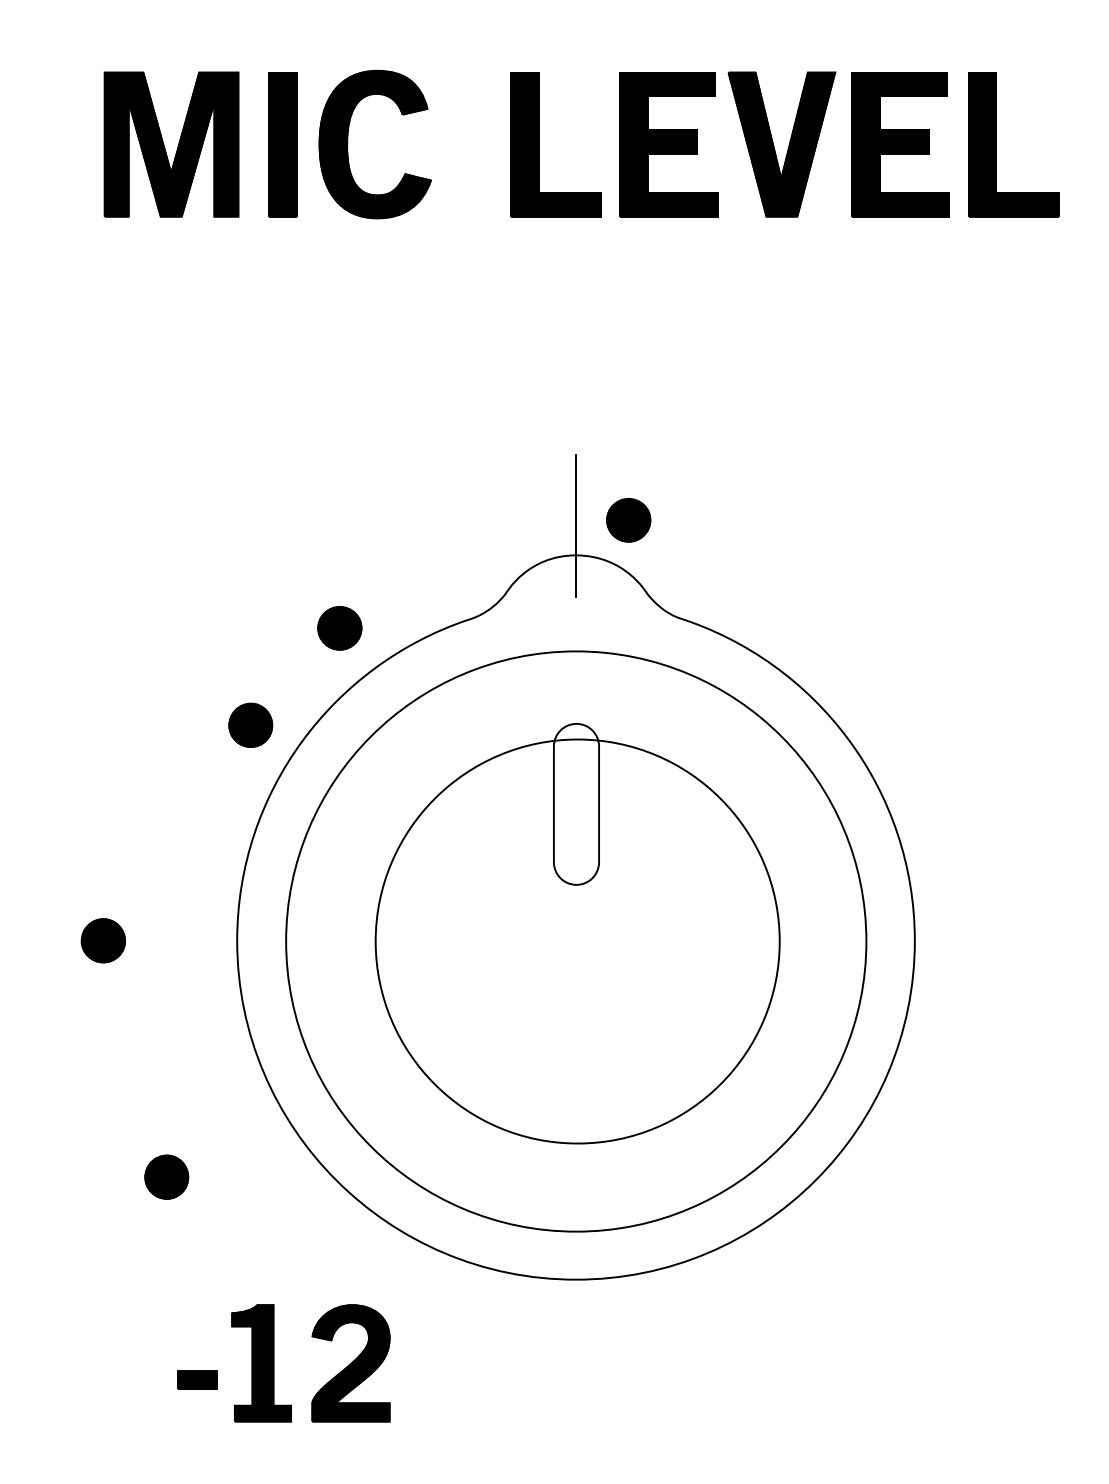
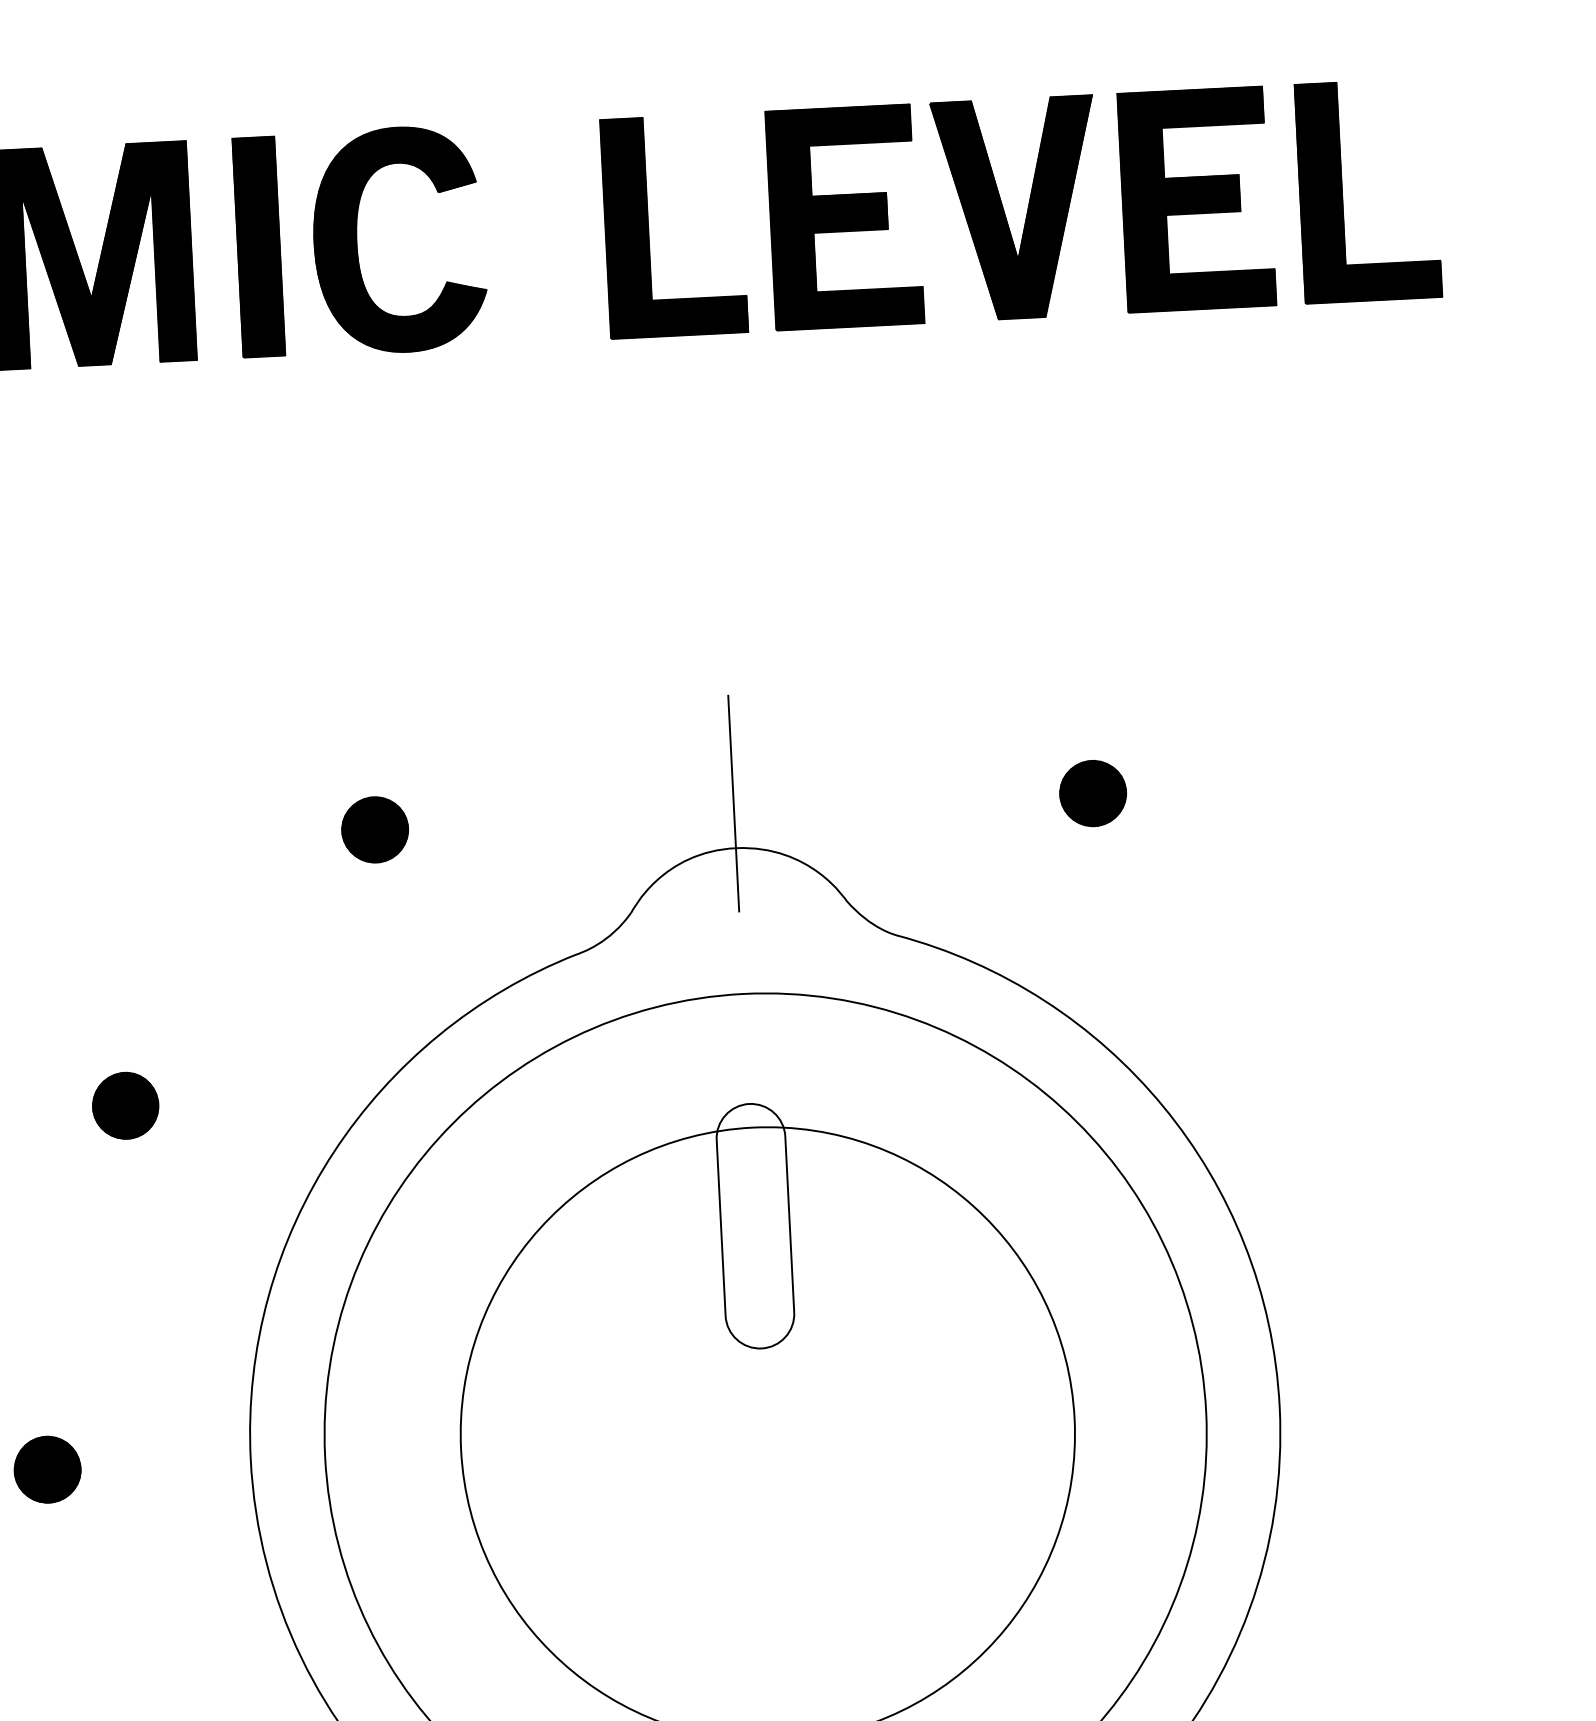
part: (628, 520) -> (1092, 793), moved
part: (339, 628) -> (374, 830), moved
part: (250, 724) -> (125, 1104), moved

